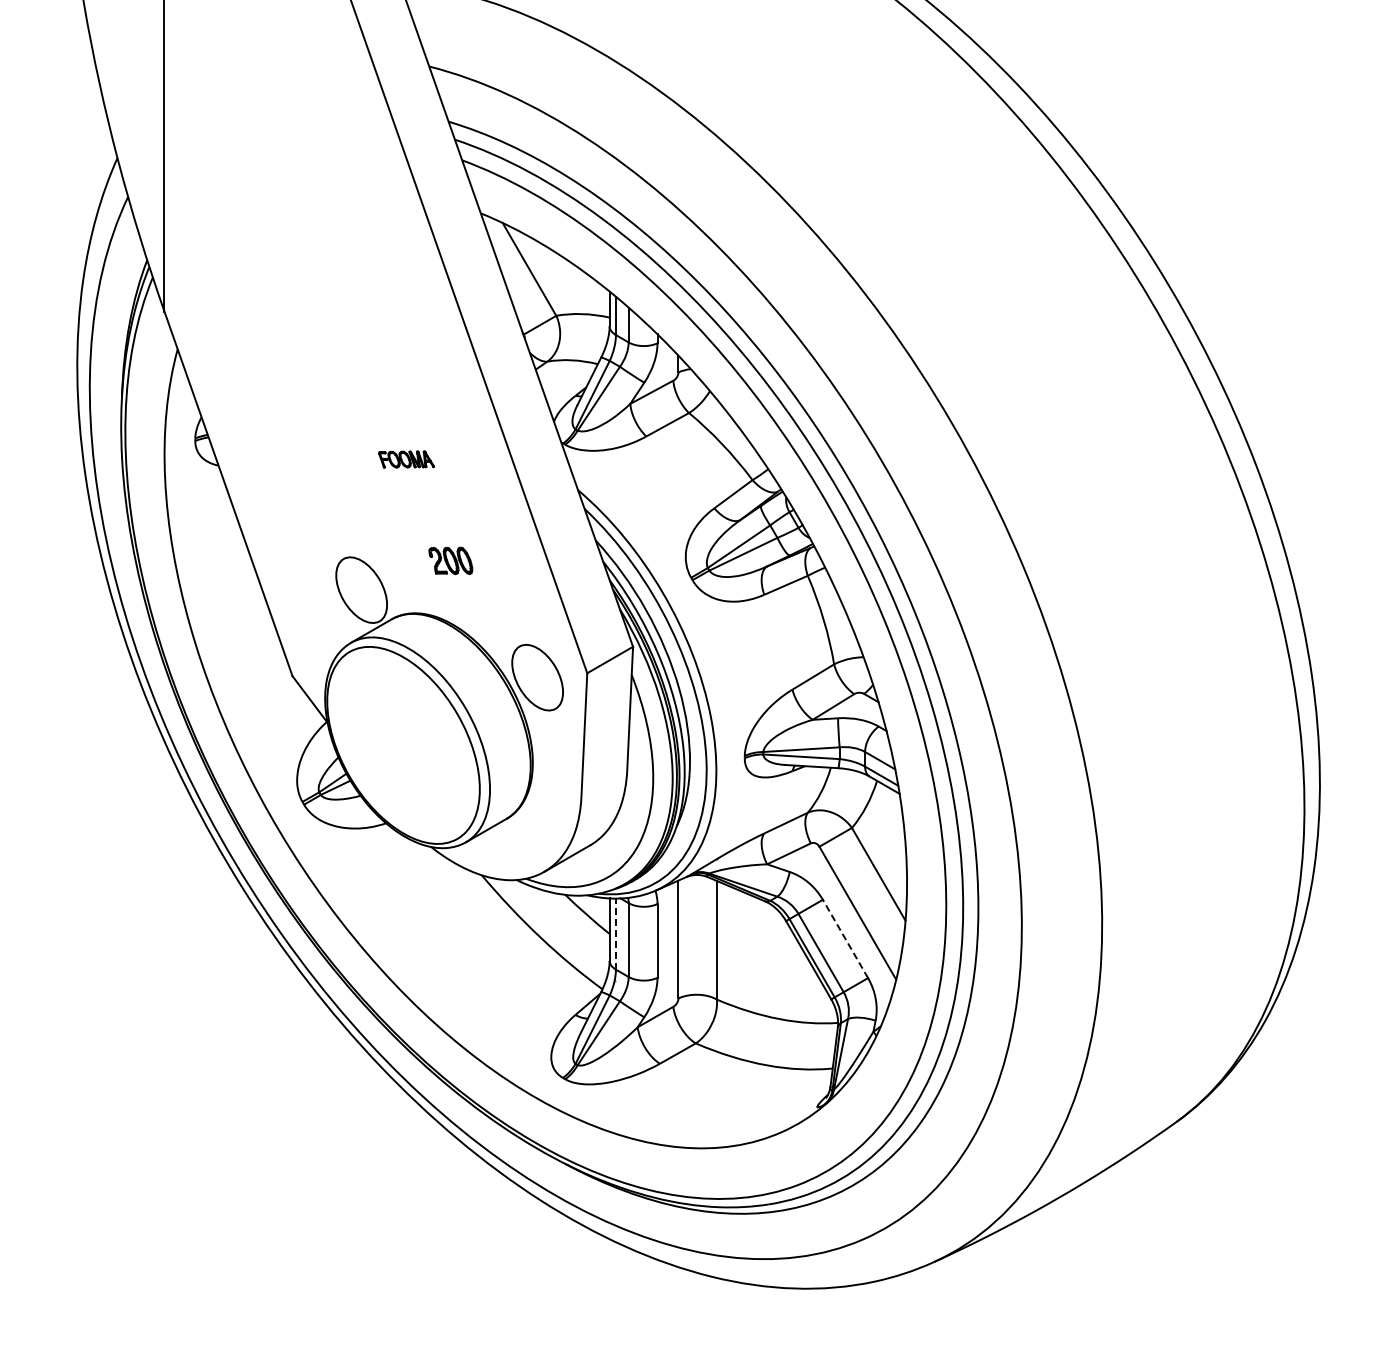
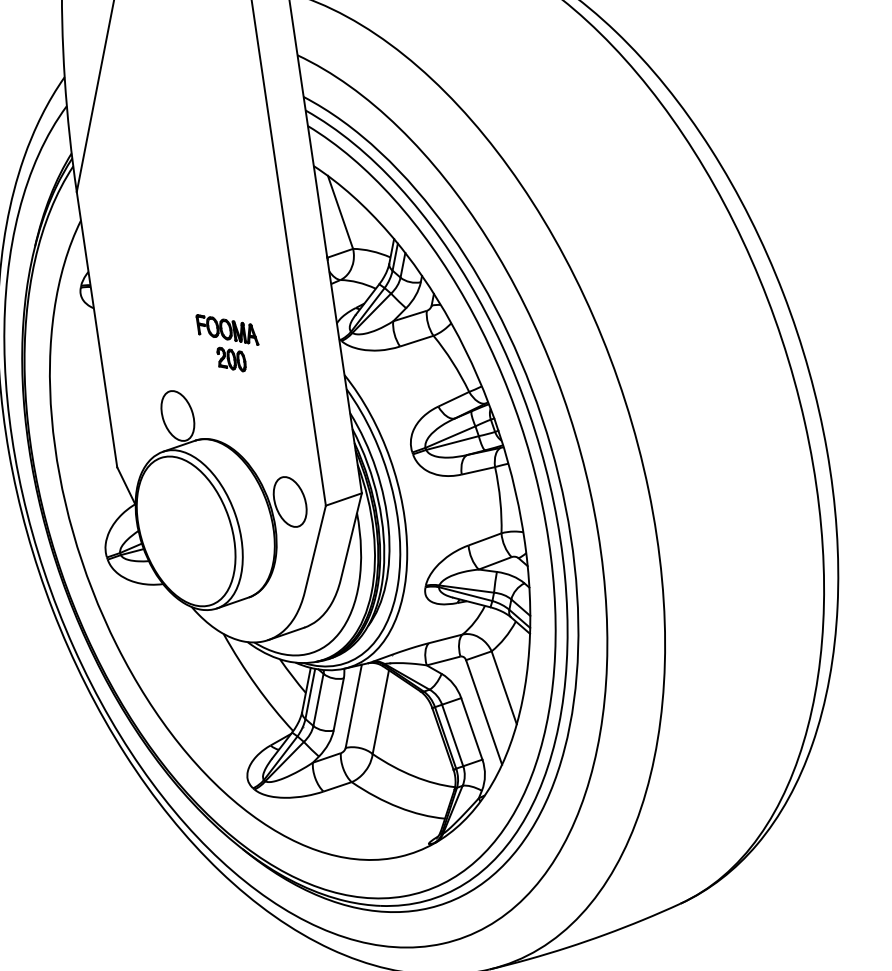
part: (406, 459) -> (227, 329), size x1.67
part: (450, 560) -> (231, 359), moved
line: (615, 933) -> (310, 693), dashed -> solid
line: (845, 938) -> (471, 728), dashed -> solid

